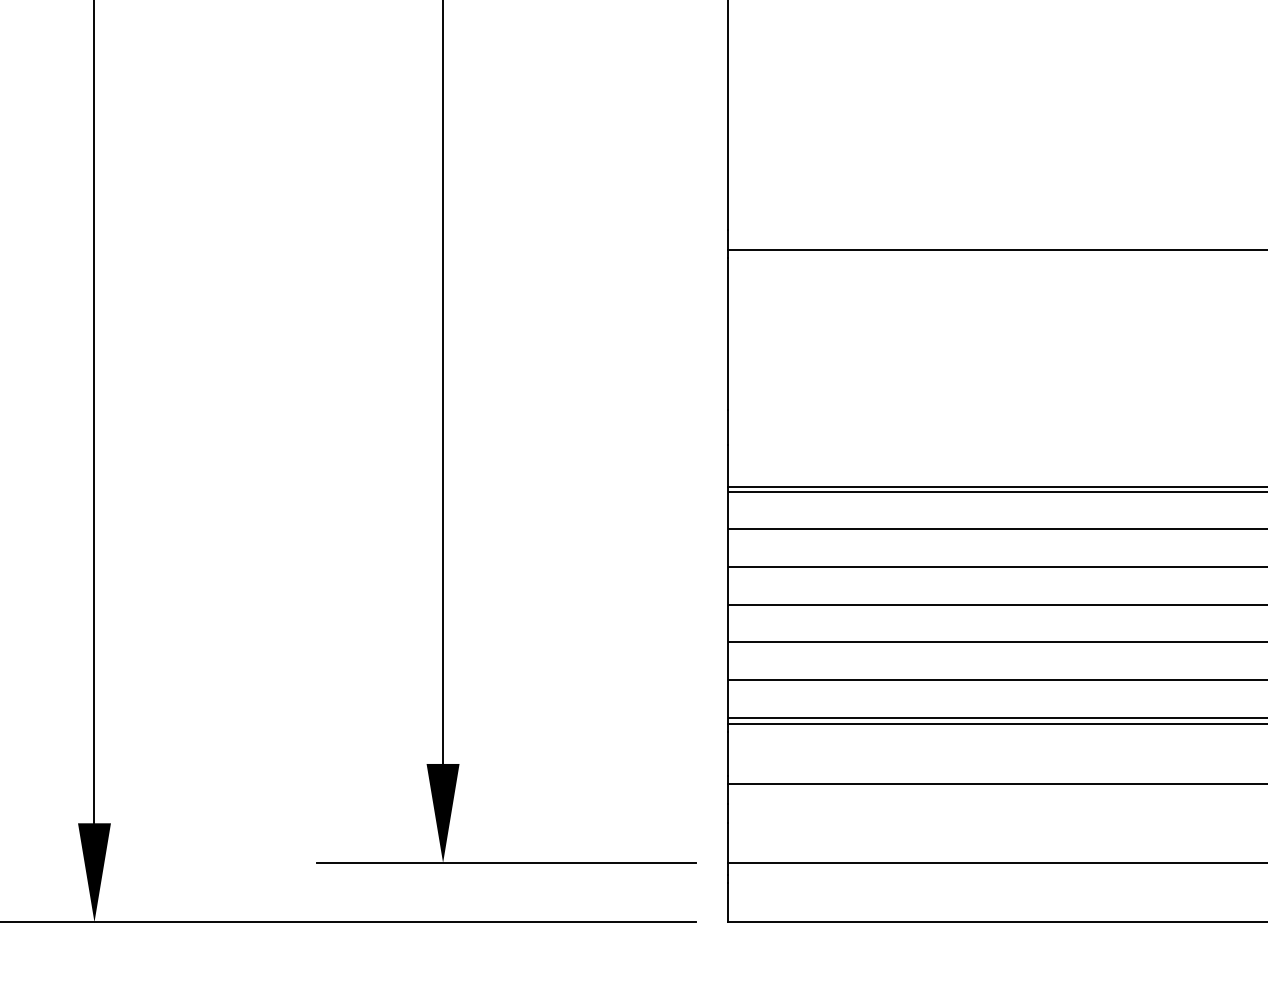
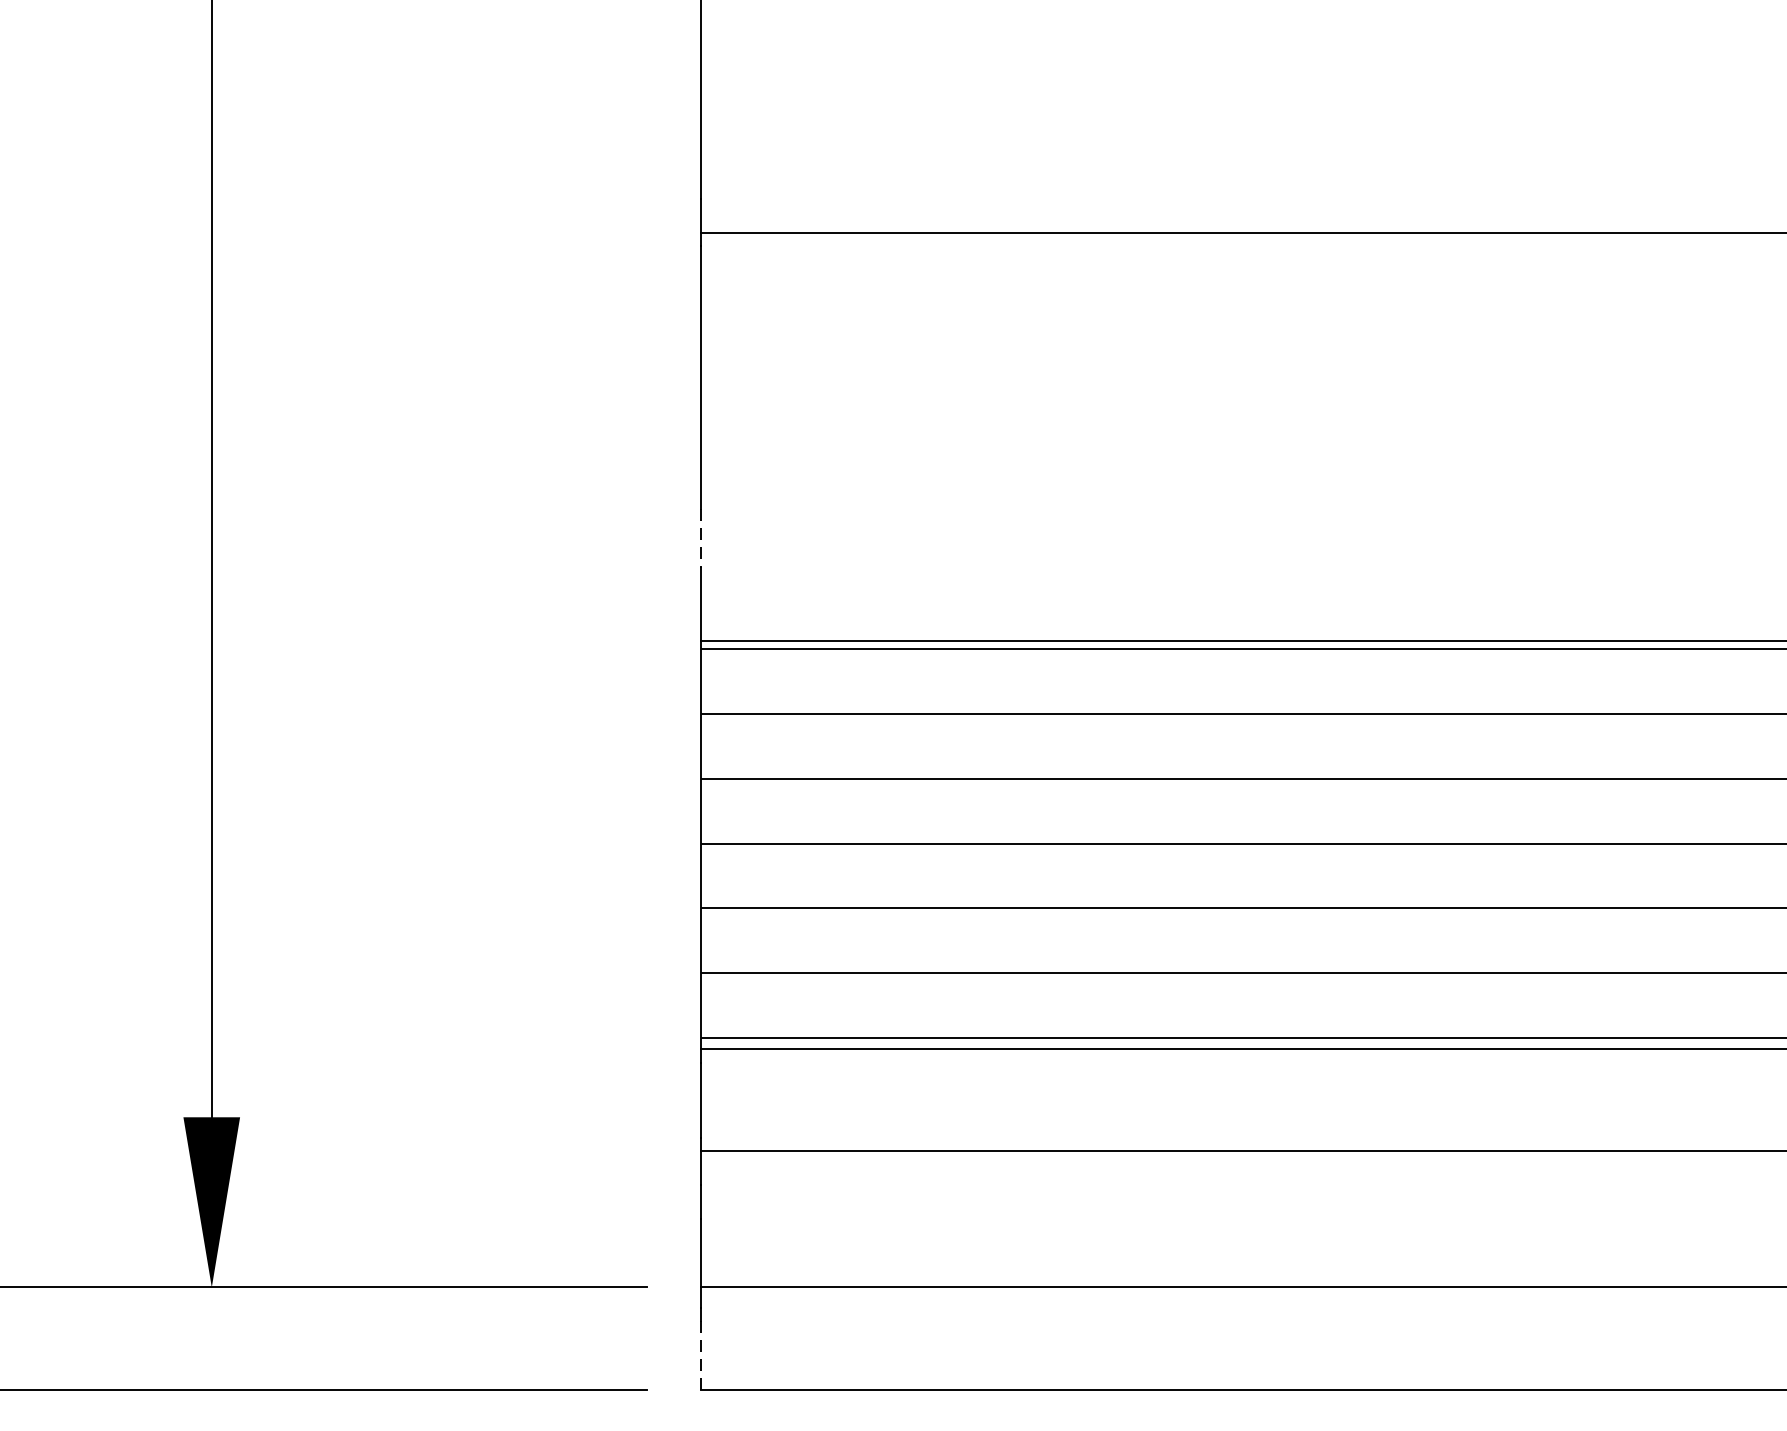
line: (727, 428) -> (700, 540), solid -> dashed
line: (727, 902) -> (700, 1355), solid -> dashed

